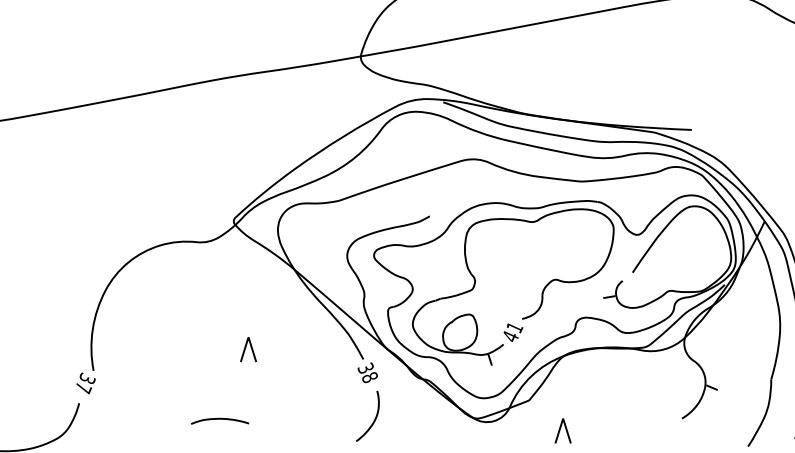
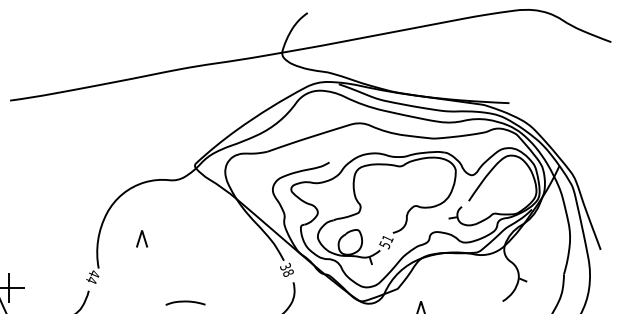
text: (509, 337) -> (384, 245), 41 -> 51
part: (247, 348) -> (141, 238), moved
text: (85, 382) -> (93, 276), 37 -> 44

